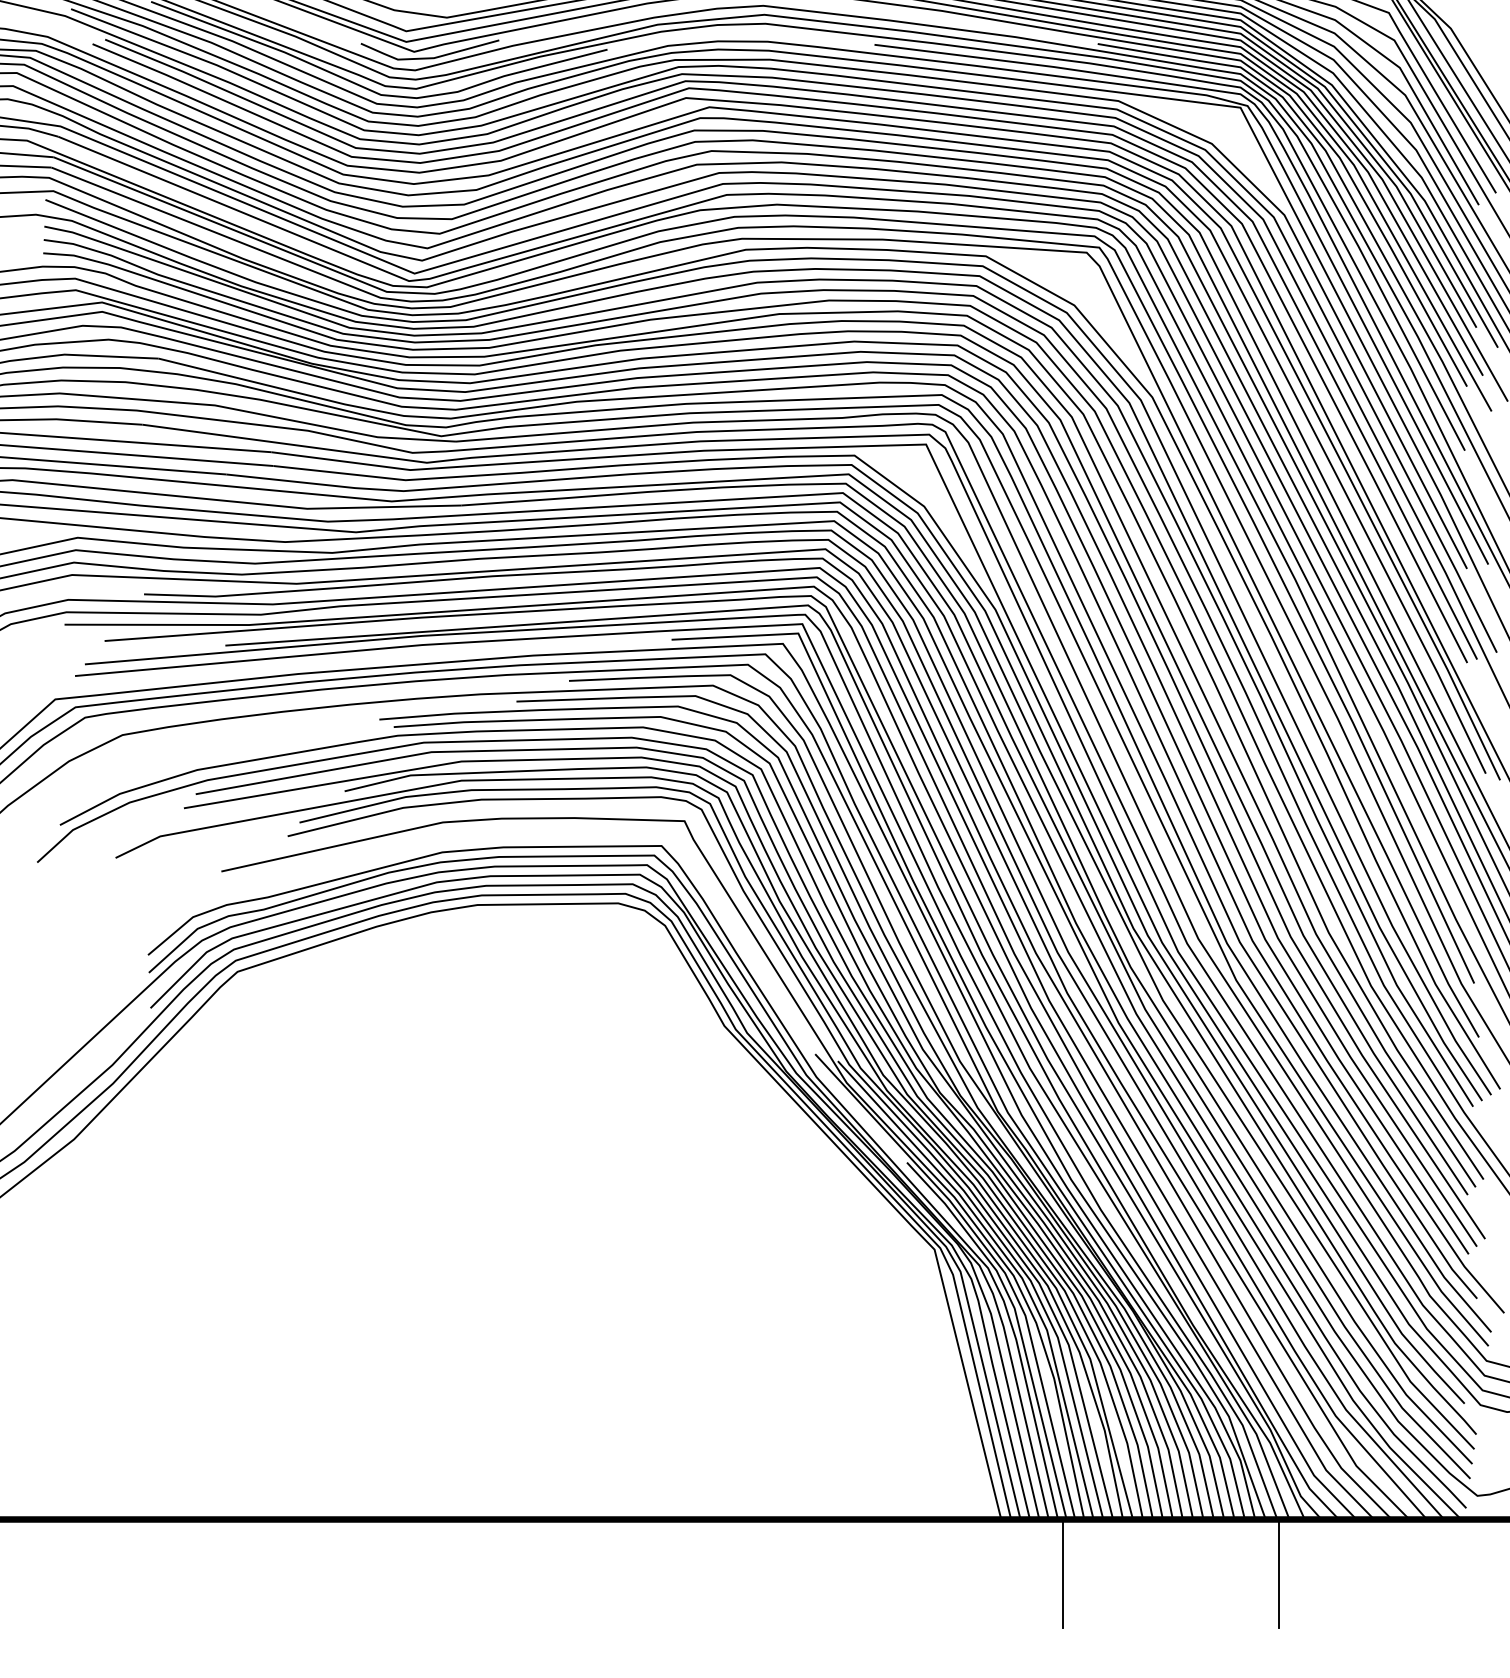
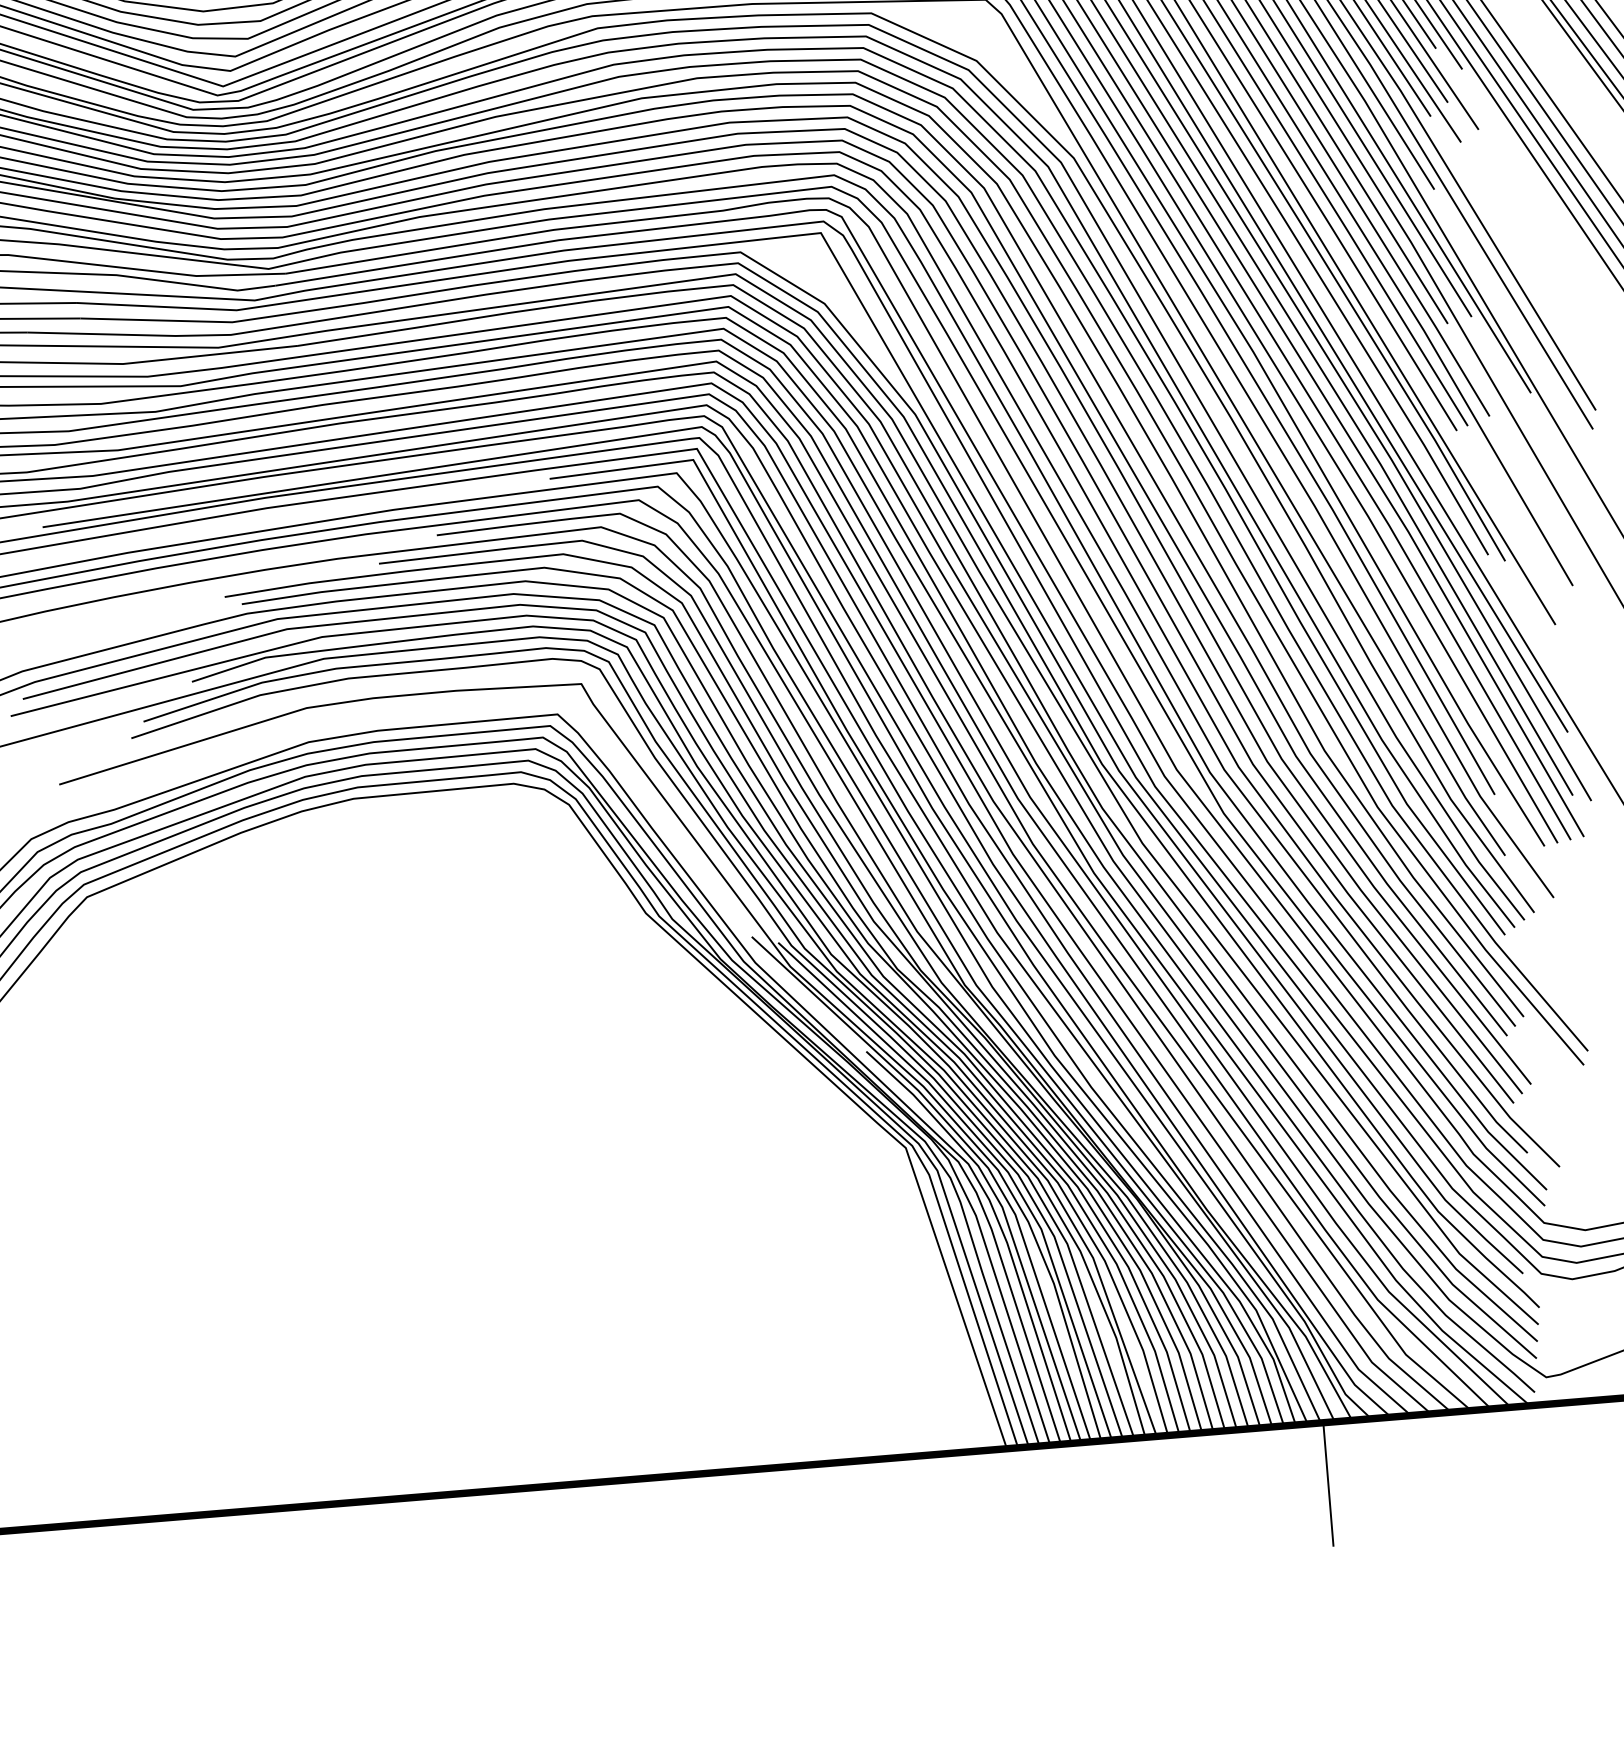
line: (1063, 1573) -> (1082, 1504), removed

